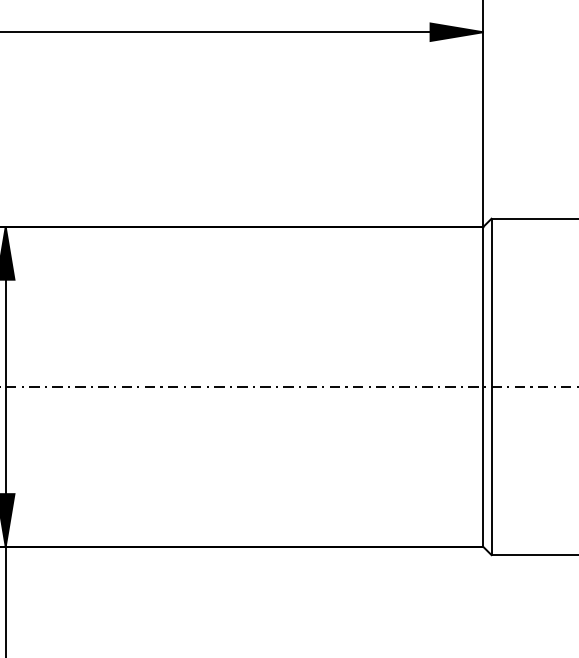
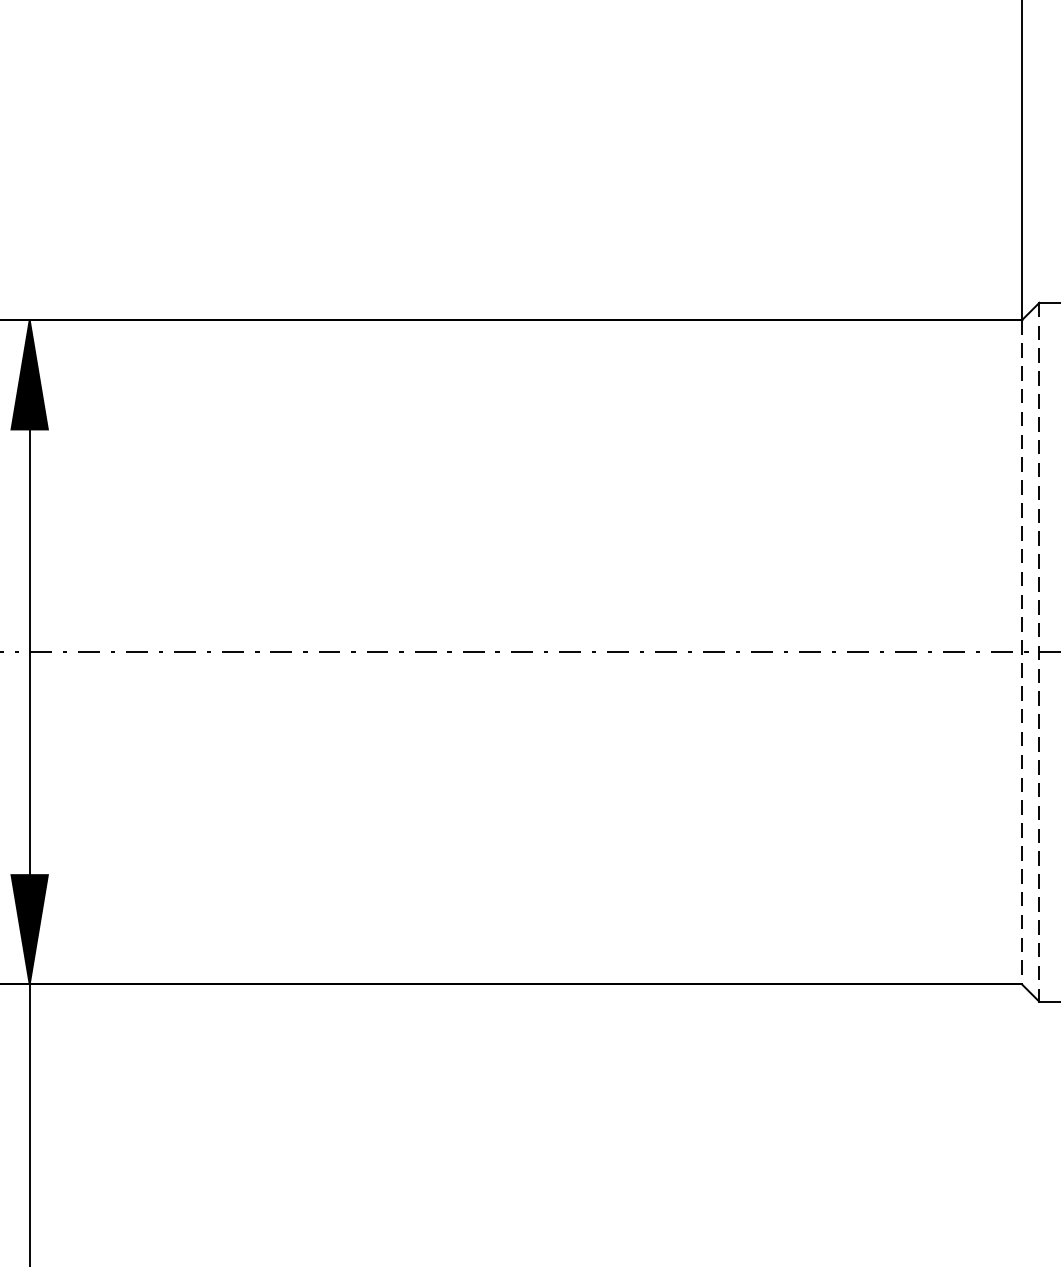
line: (483, 386) -> (1022, 651), solid -> dashed
line: (491, 387) -> (1039, 653), solid -> dashed

